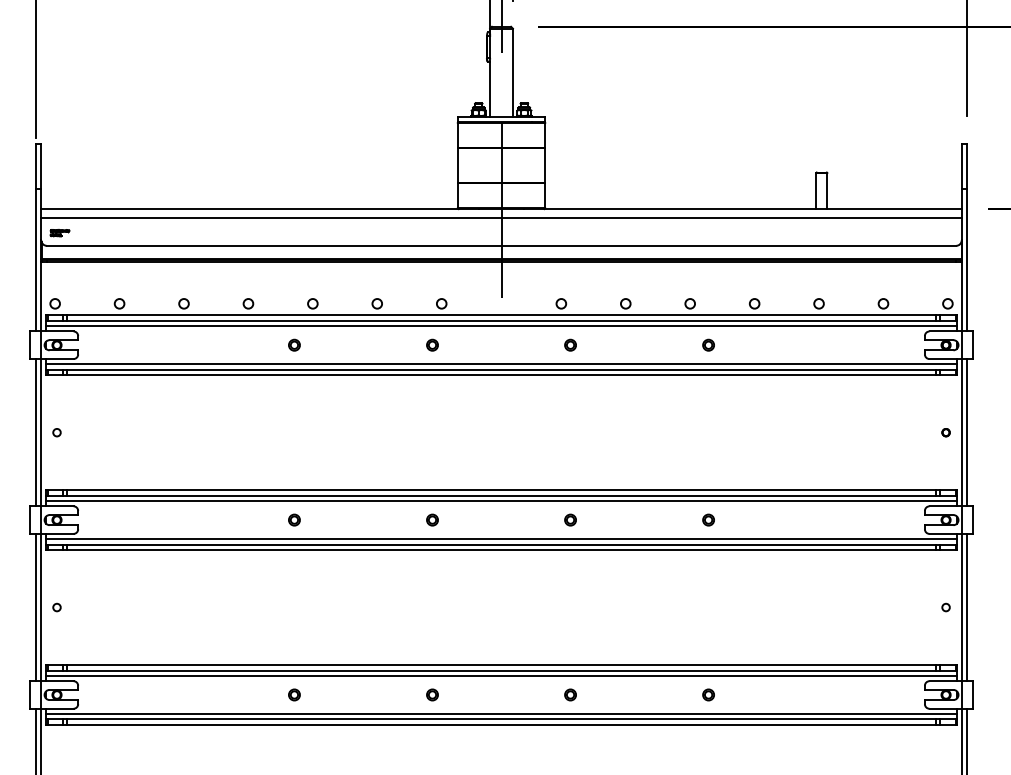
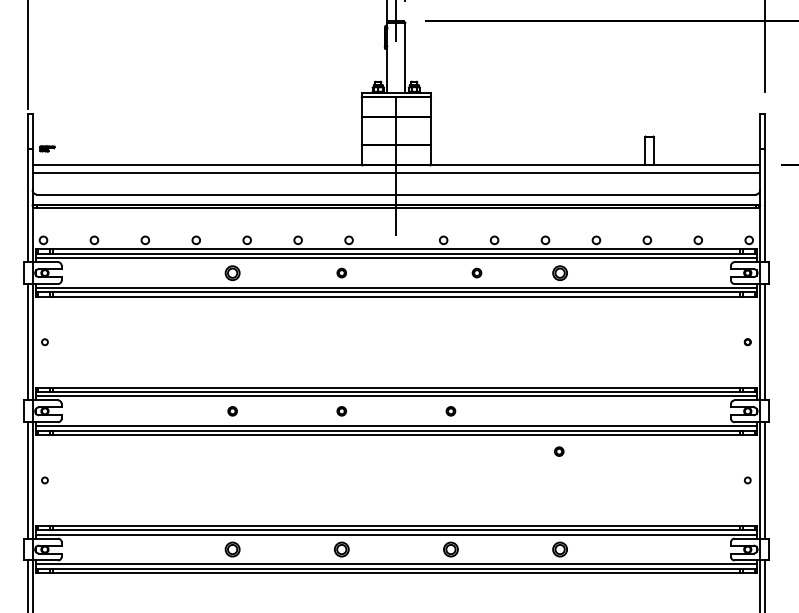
part: (59, 233) -> (46, 149), moved
part: (294, 344) -> (232, 272), size x1.6
part: (570, 344) -> (476, 272), moved
part: (708, 344) -> (559, 272), size x1.6
part: (708, 519) -> (559, 451), moved
part: (294, 694) -> (232, 549), size x1.6
part: (432, 694) -> (341, 549), size x1.6
part: (570, 694) -> (450, 549), size x1.6
part: (708, 694) -> (559, 549), size x1.6

